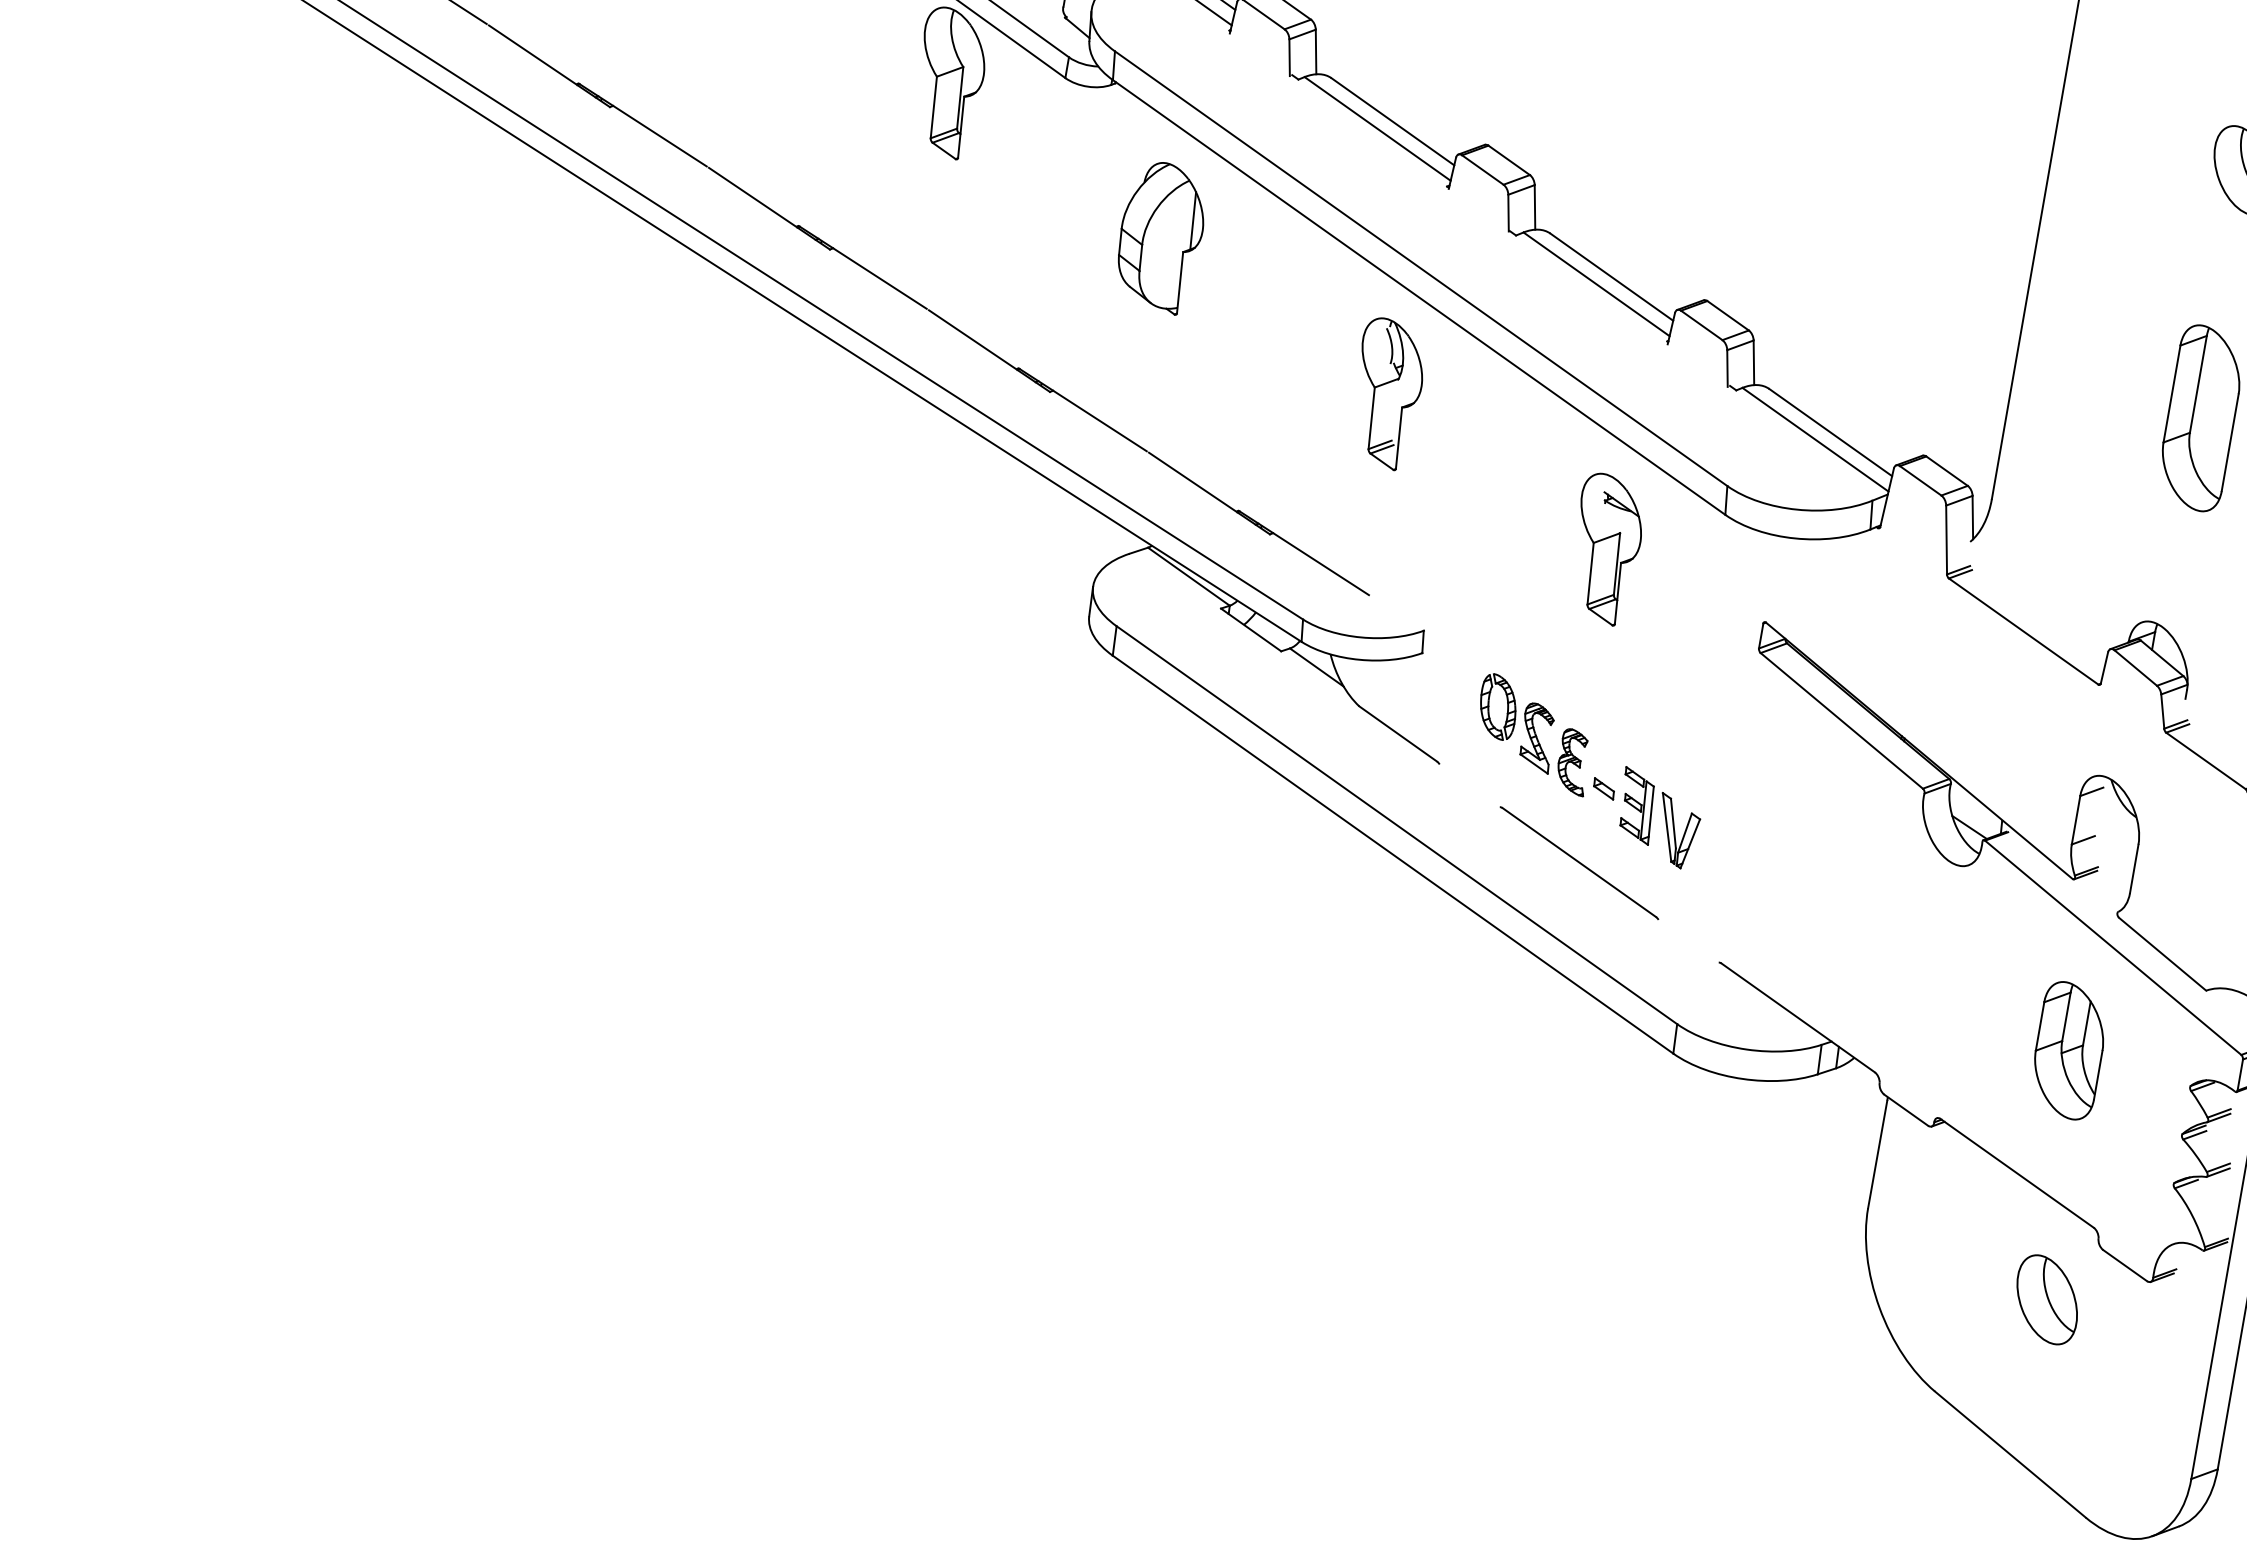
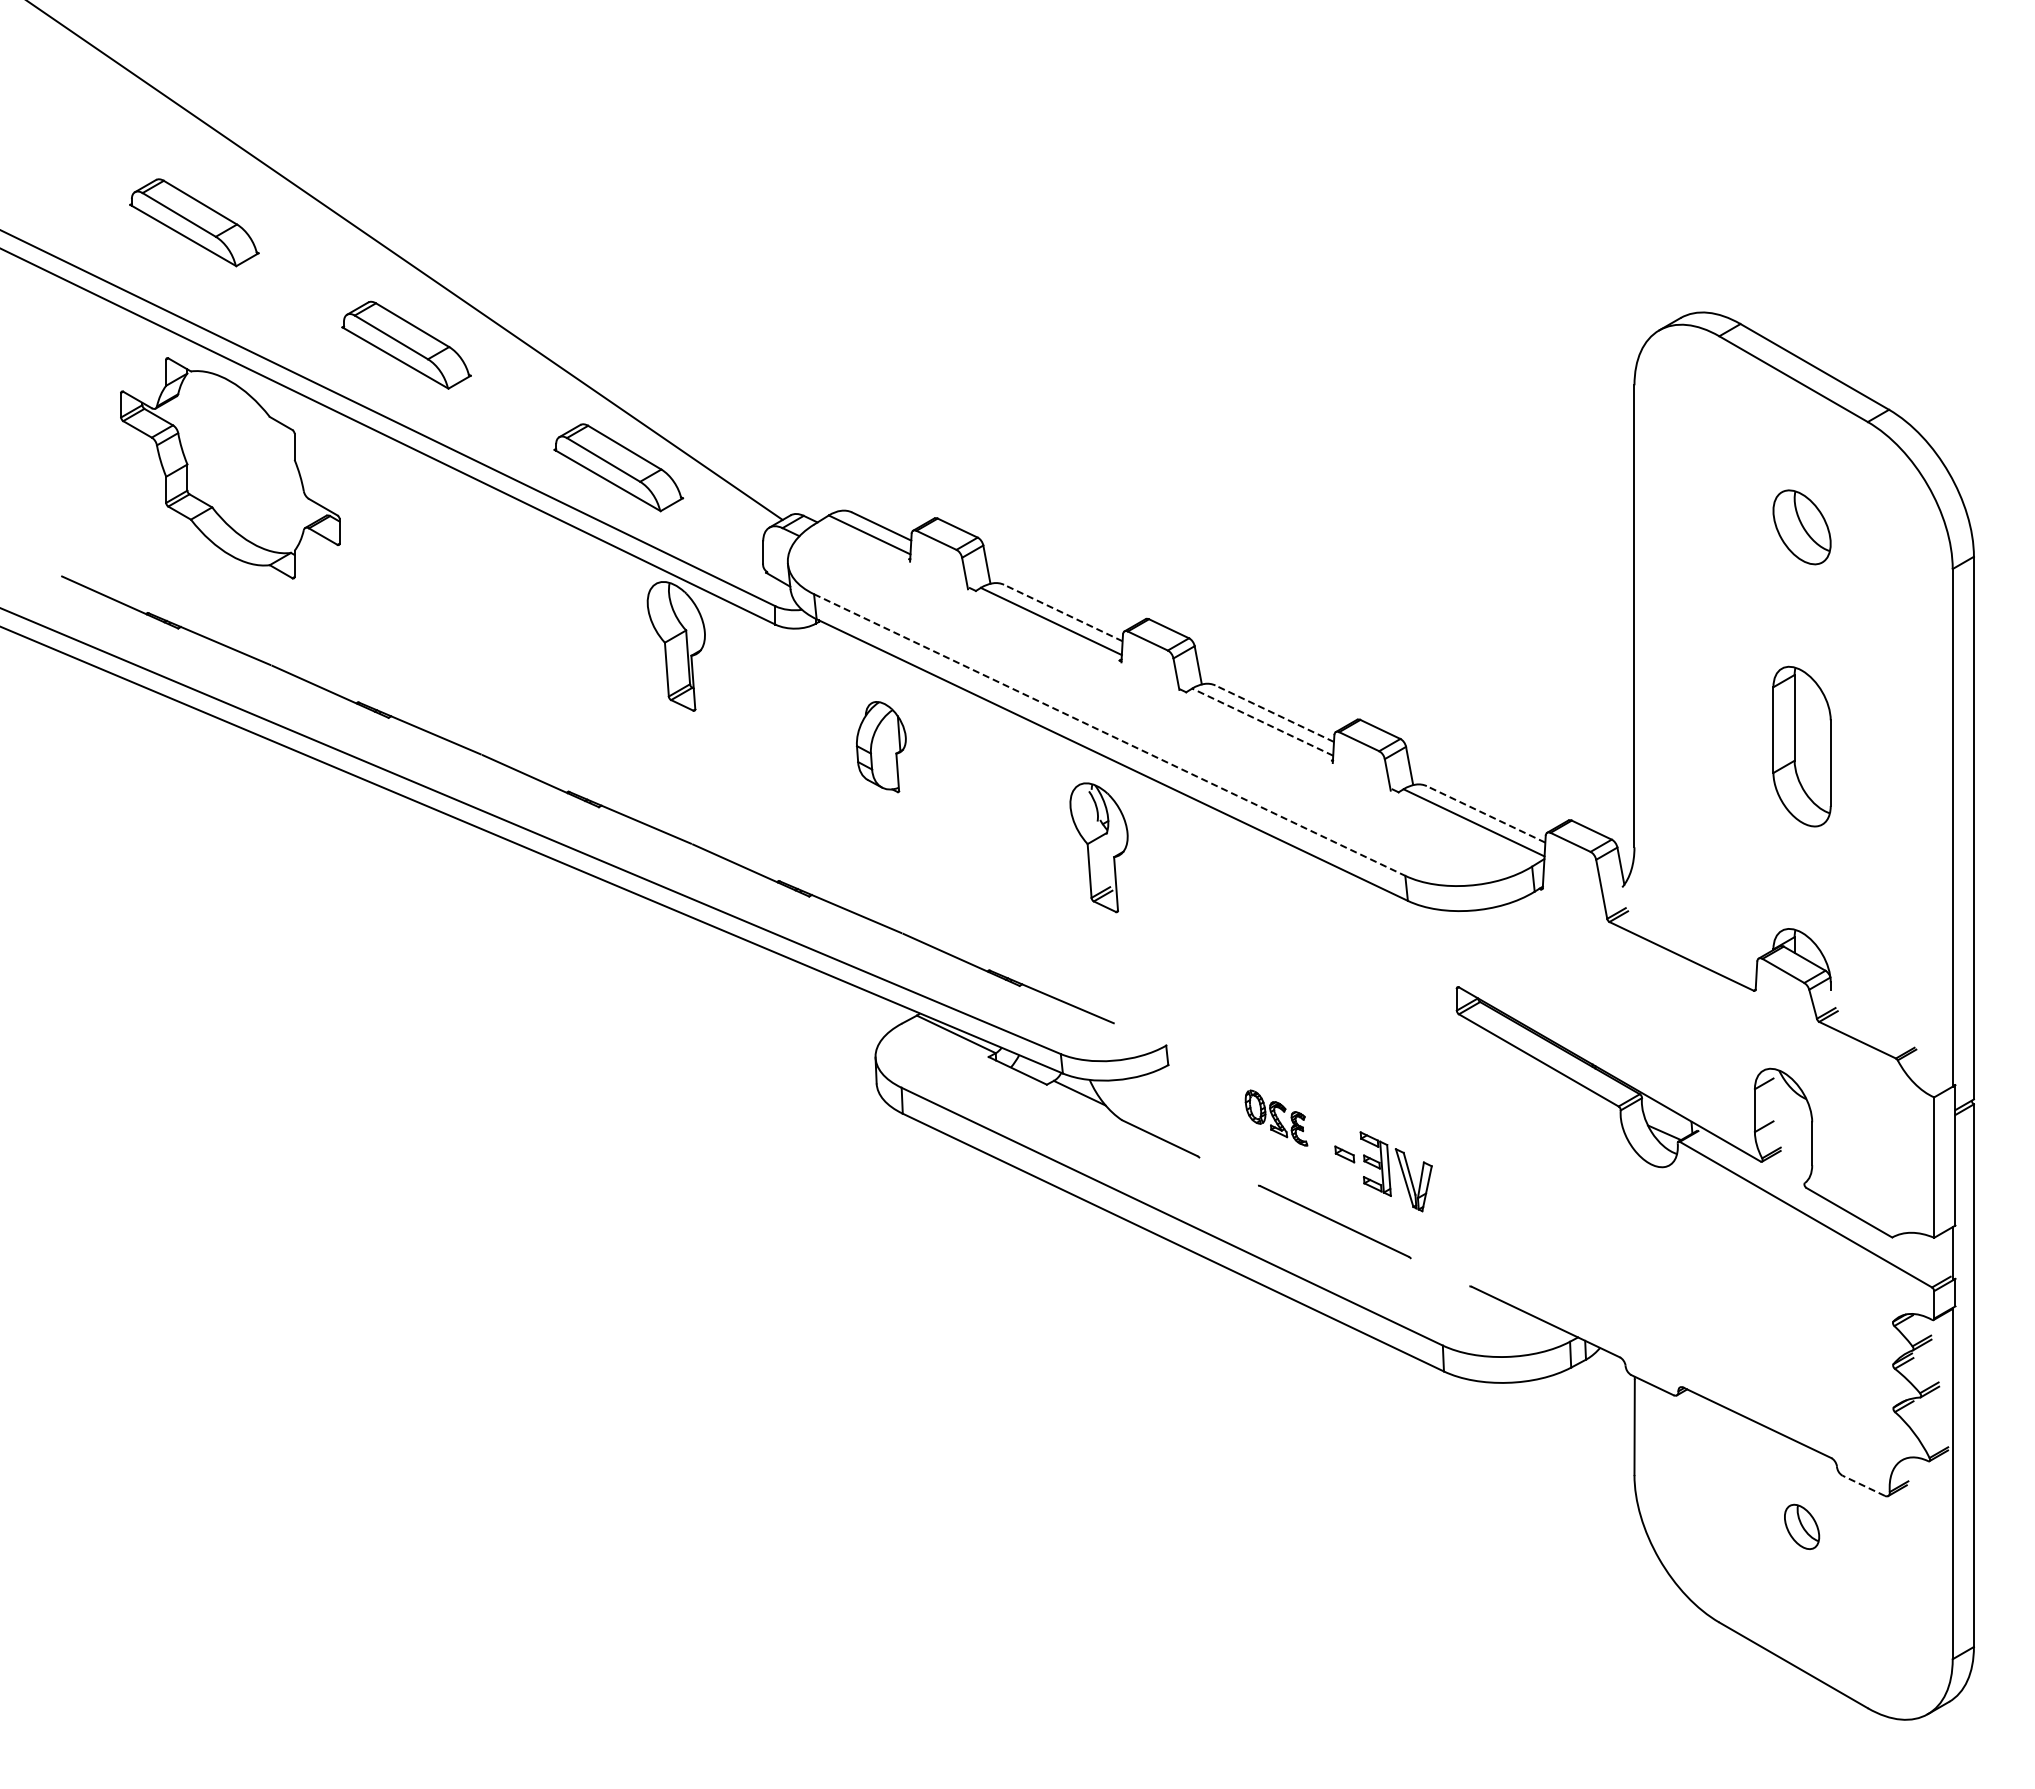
line: (1392, 122) -> (1063, 613), solid -> dashed
part: (1161, 236) -> (881, 746), size x0.7
line: (1421, 269) -> (1110, 735), solid -> dashed
line: (1611, 276) -> (1274, 713), solid -> dashed
line: (1596, 283) -> (1262, 721), solid -> dashed
line: (1831, 432) -> (1486, 814), solid -> dashed
part: (1604, 549) -> (1309, 948), removed
part: (1534, 733) -> (1276, 1117), size x0.6
part: (2069, 1050) -> (1783, 1309), removed
line: (2124, 1265) -> (1863, 1485), solid -> dashed
part: (2046, 1299) -> (1801, 1526), size x0.6

